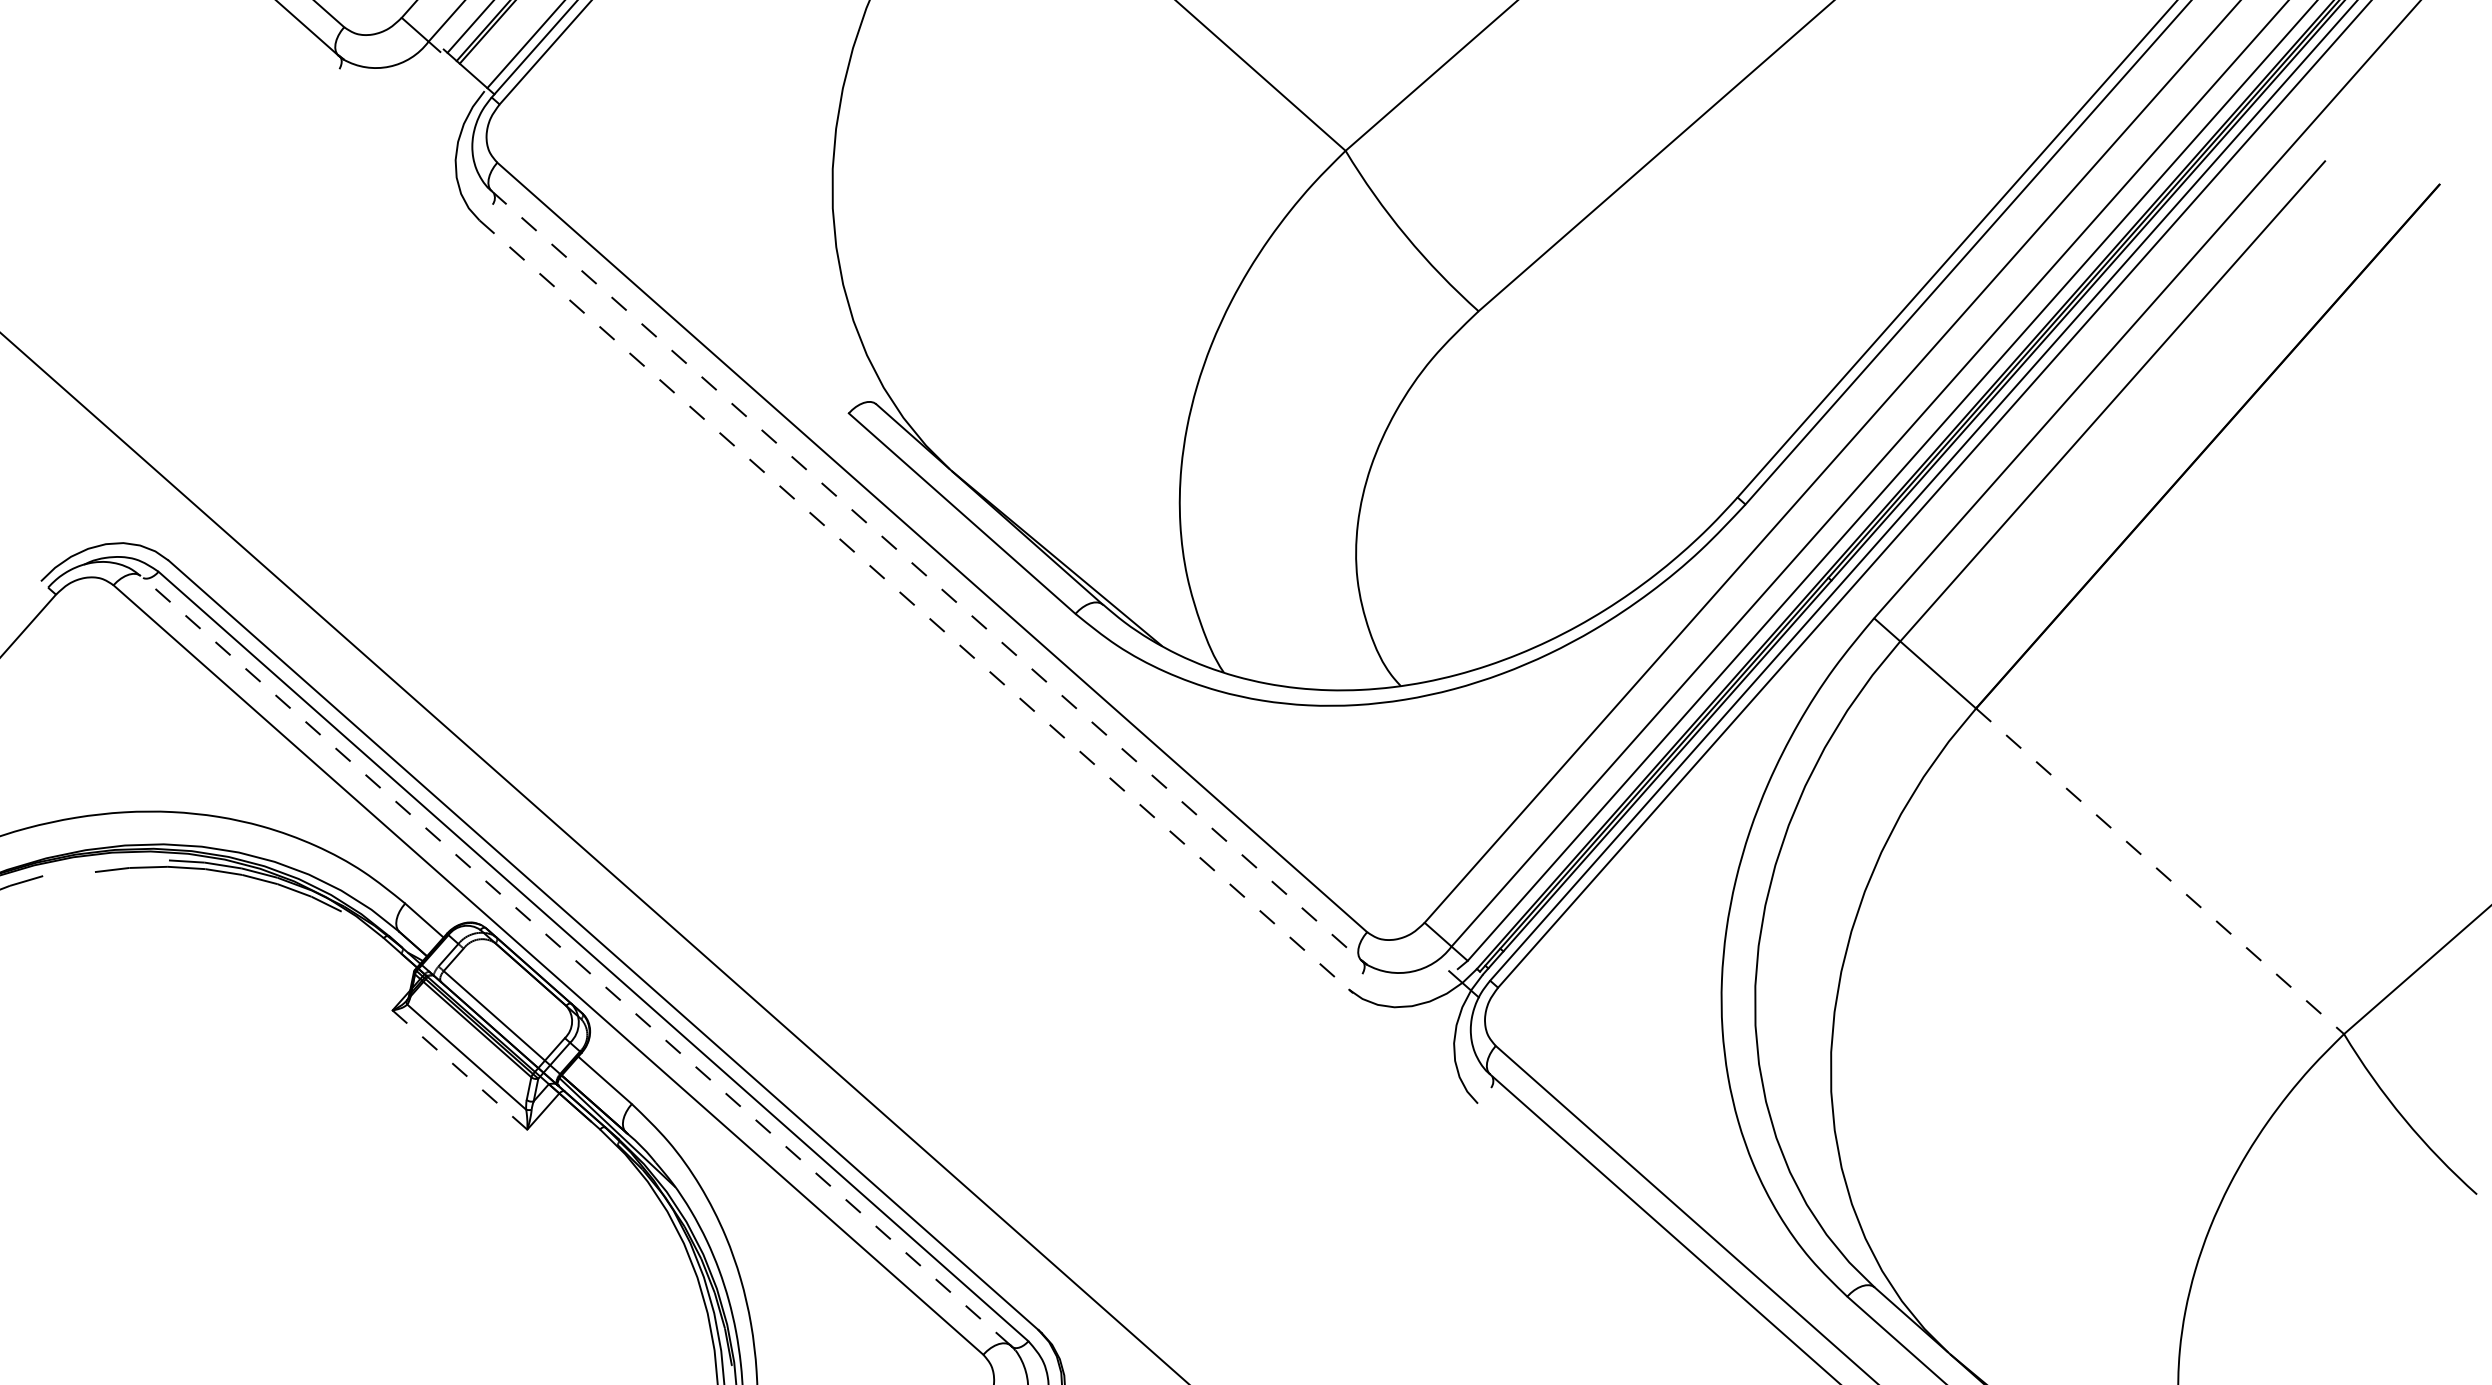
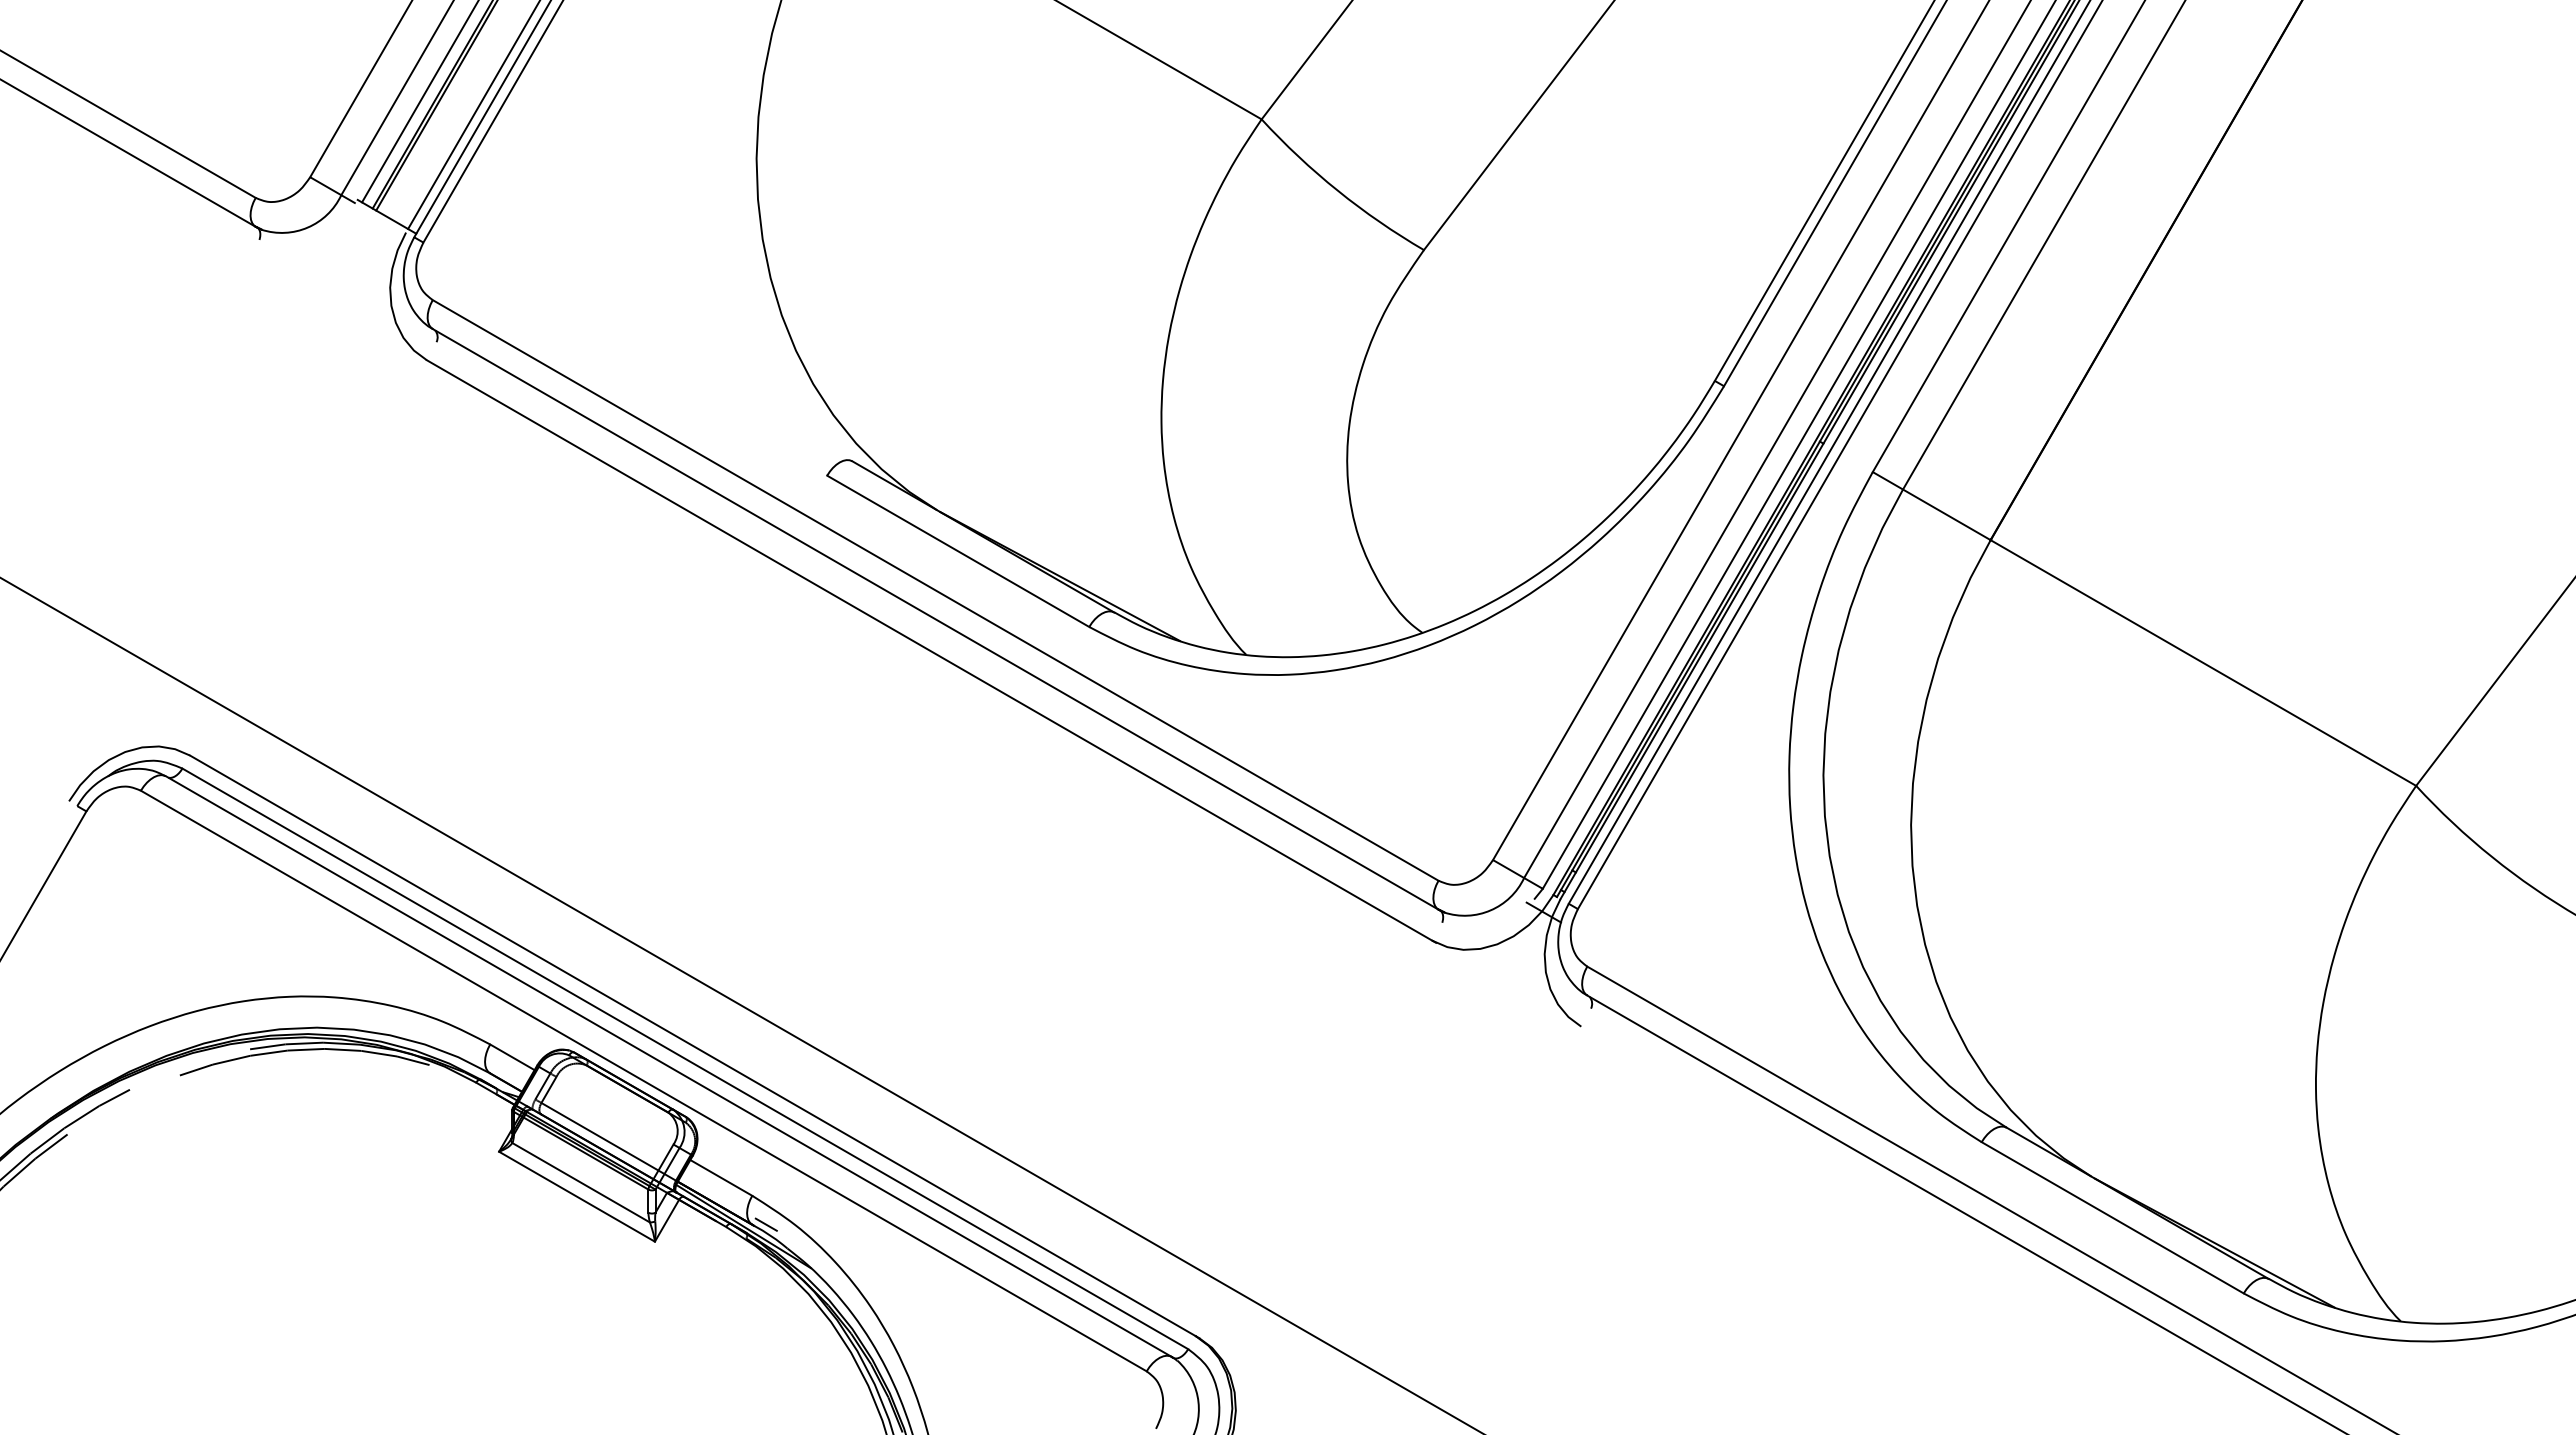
line: (926, 575) -> (935, 619), dashed -> solid
line: (914, 605) -> (929, 650), dashed -> solid
line: (2160, 871) -> (2203, 663), dashed -> solid
line: (575, 960) -> (668, 1066), dashed -> solid
line: (460, 1069) -> (577, 1196), dashed -> solid
line: (639, 1134) -> (765, 1224), added

